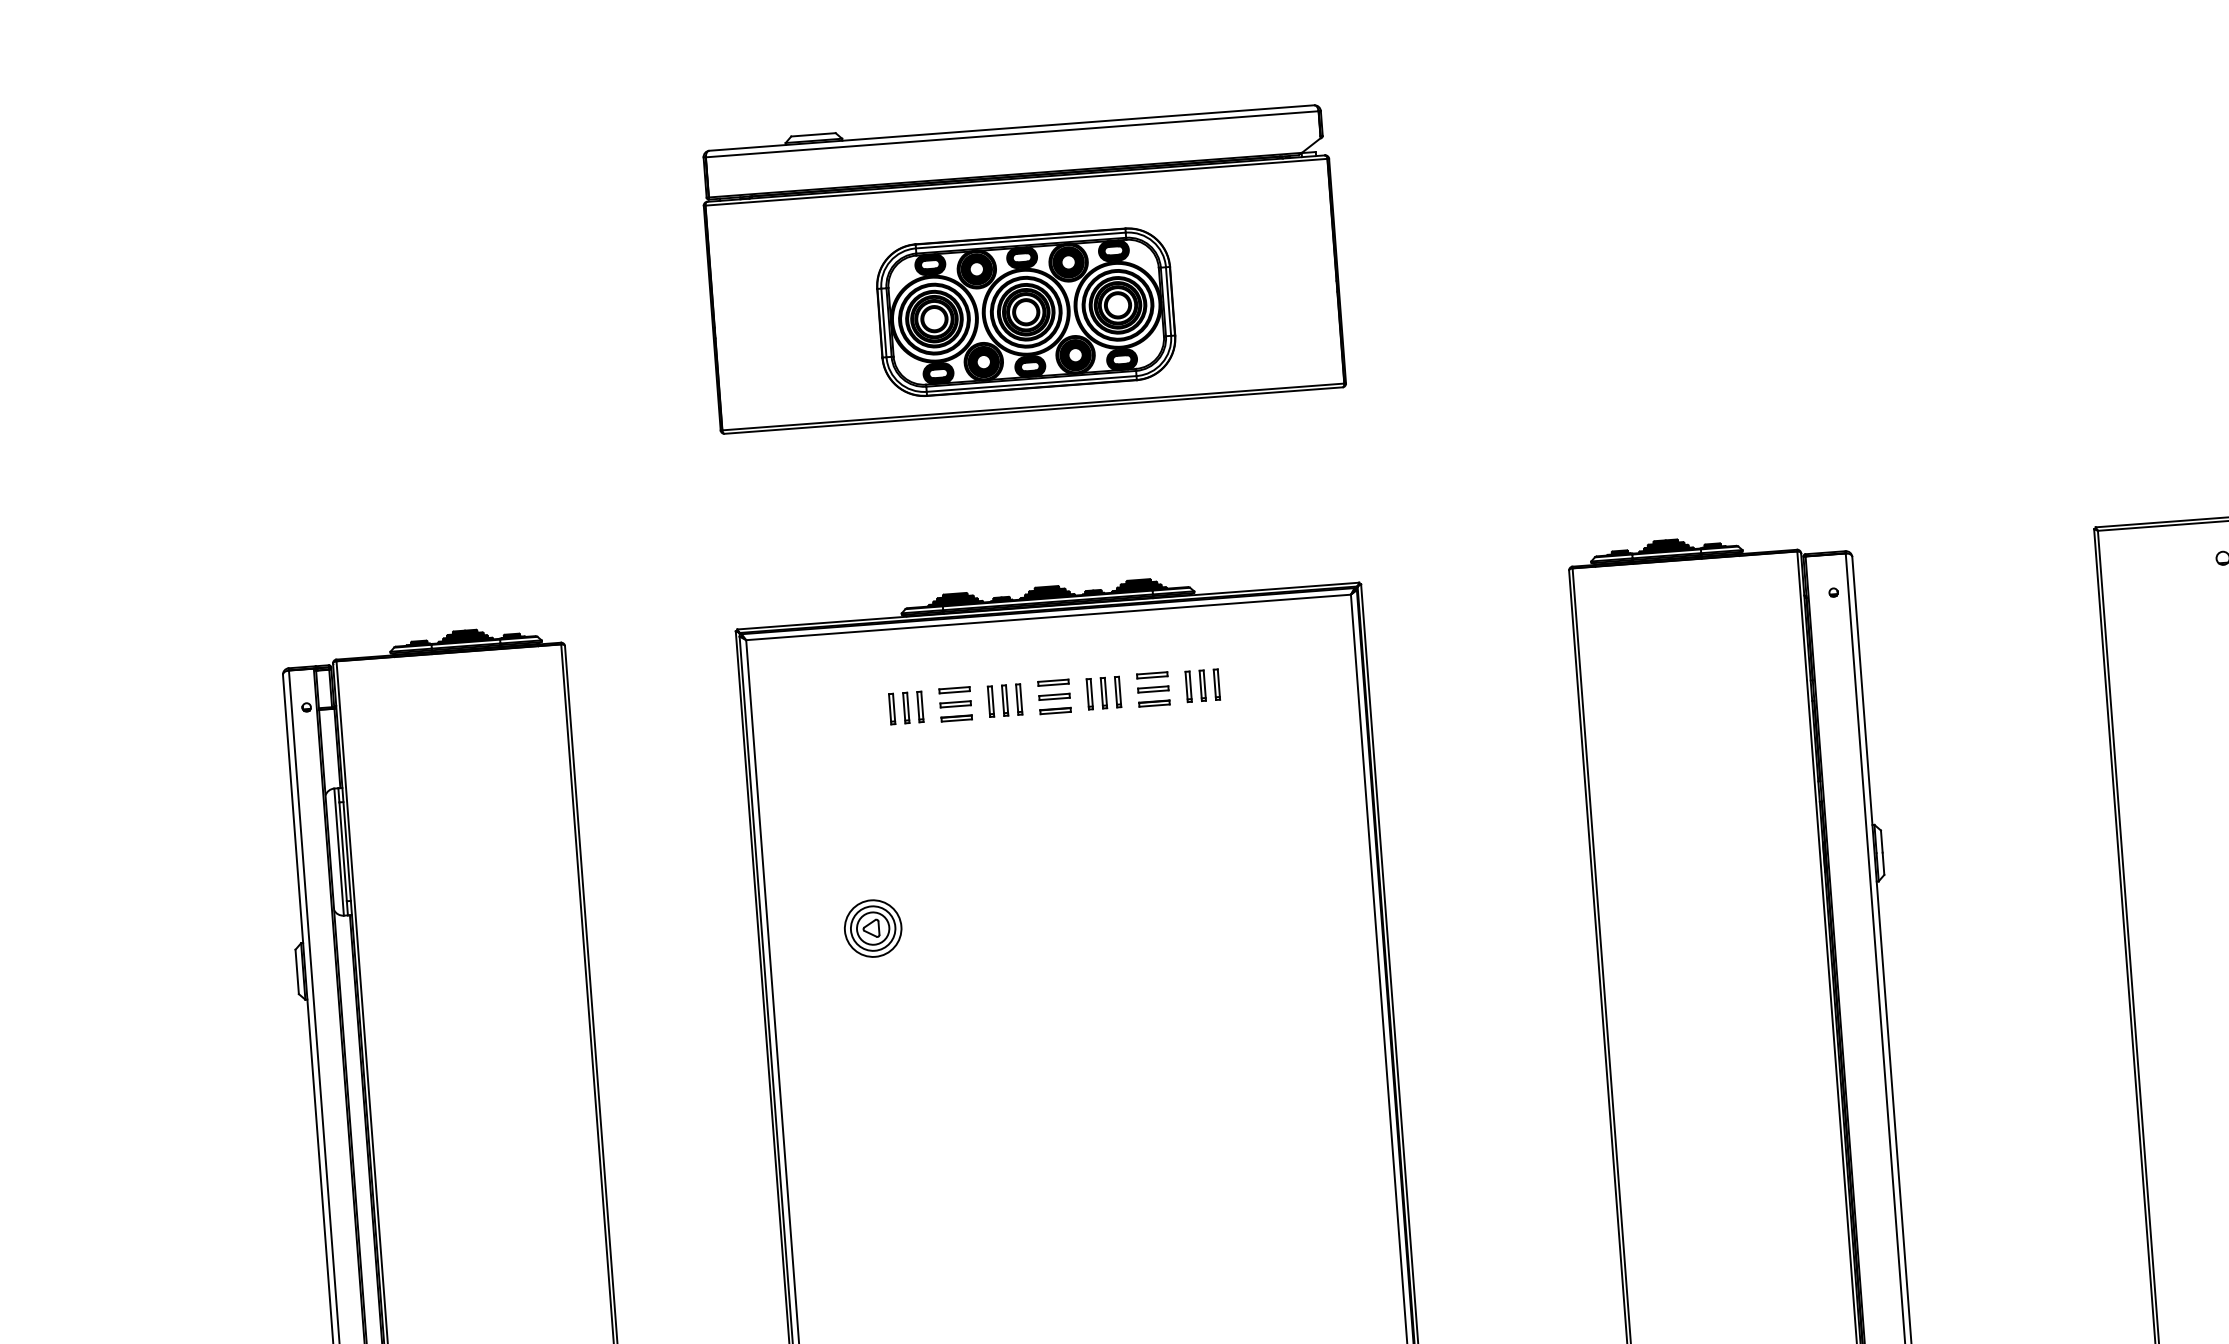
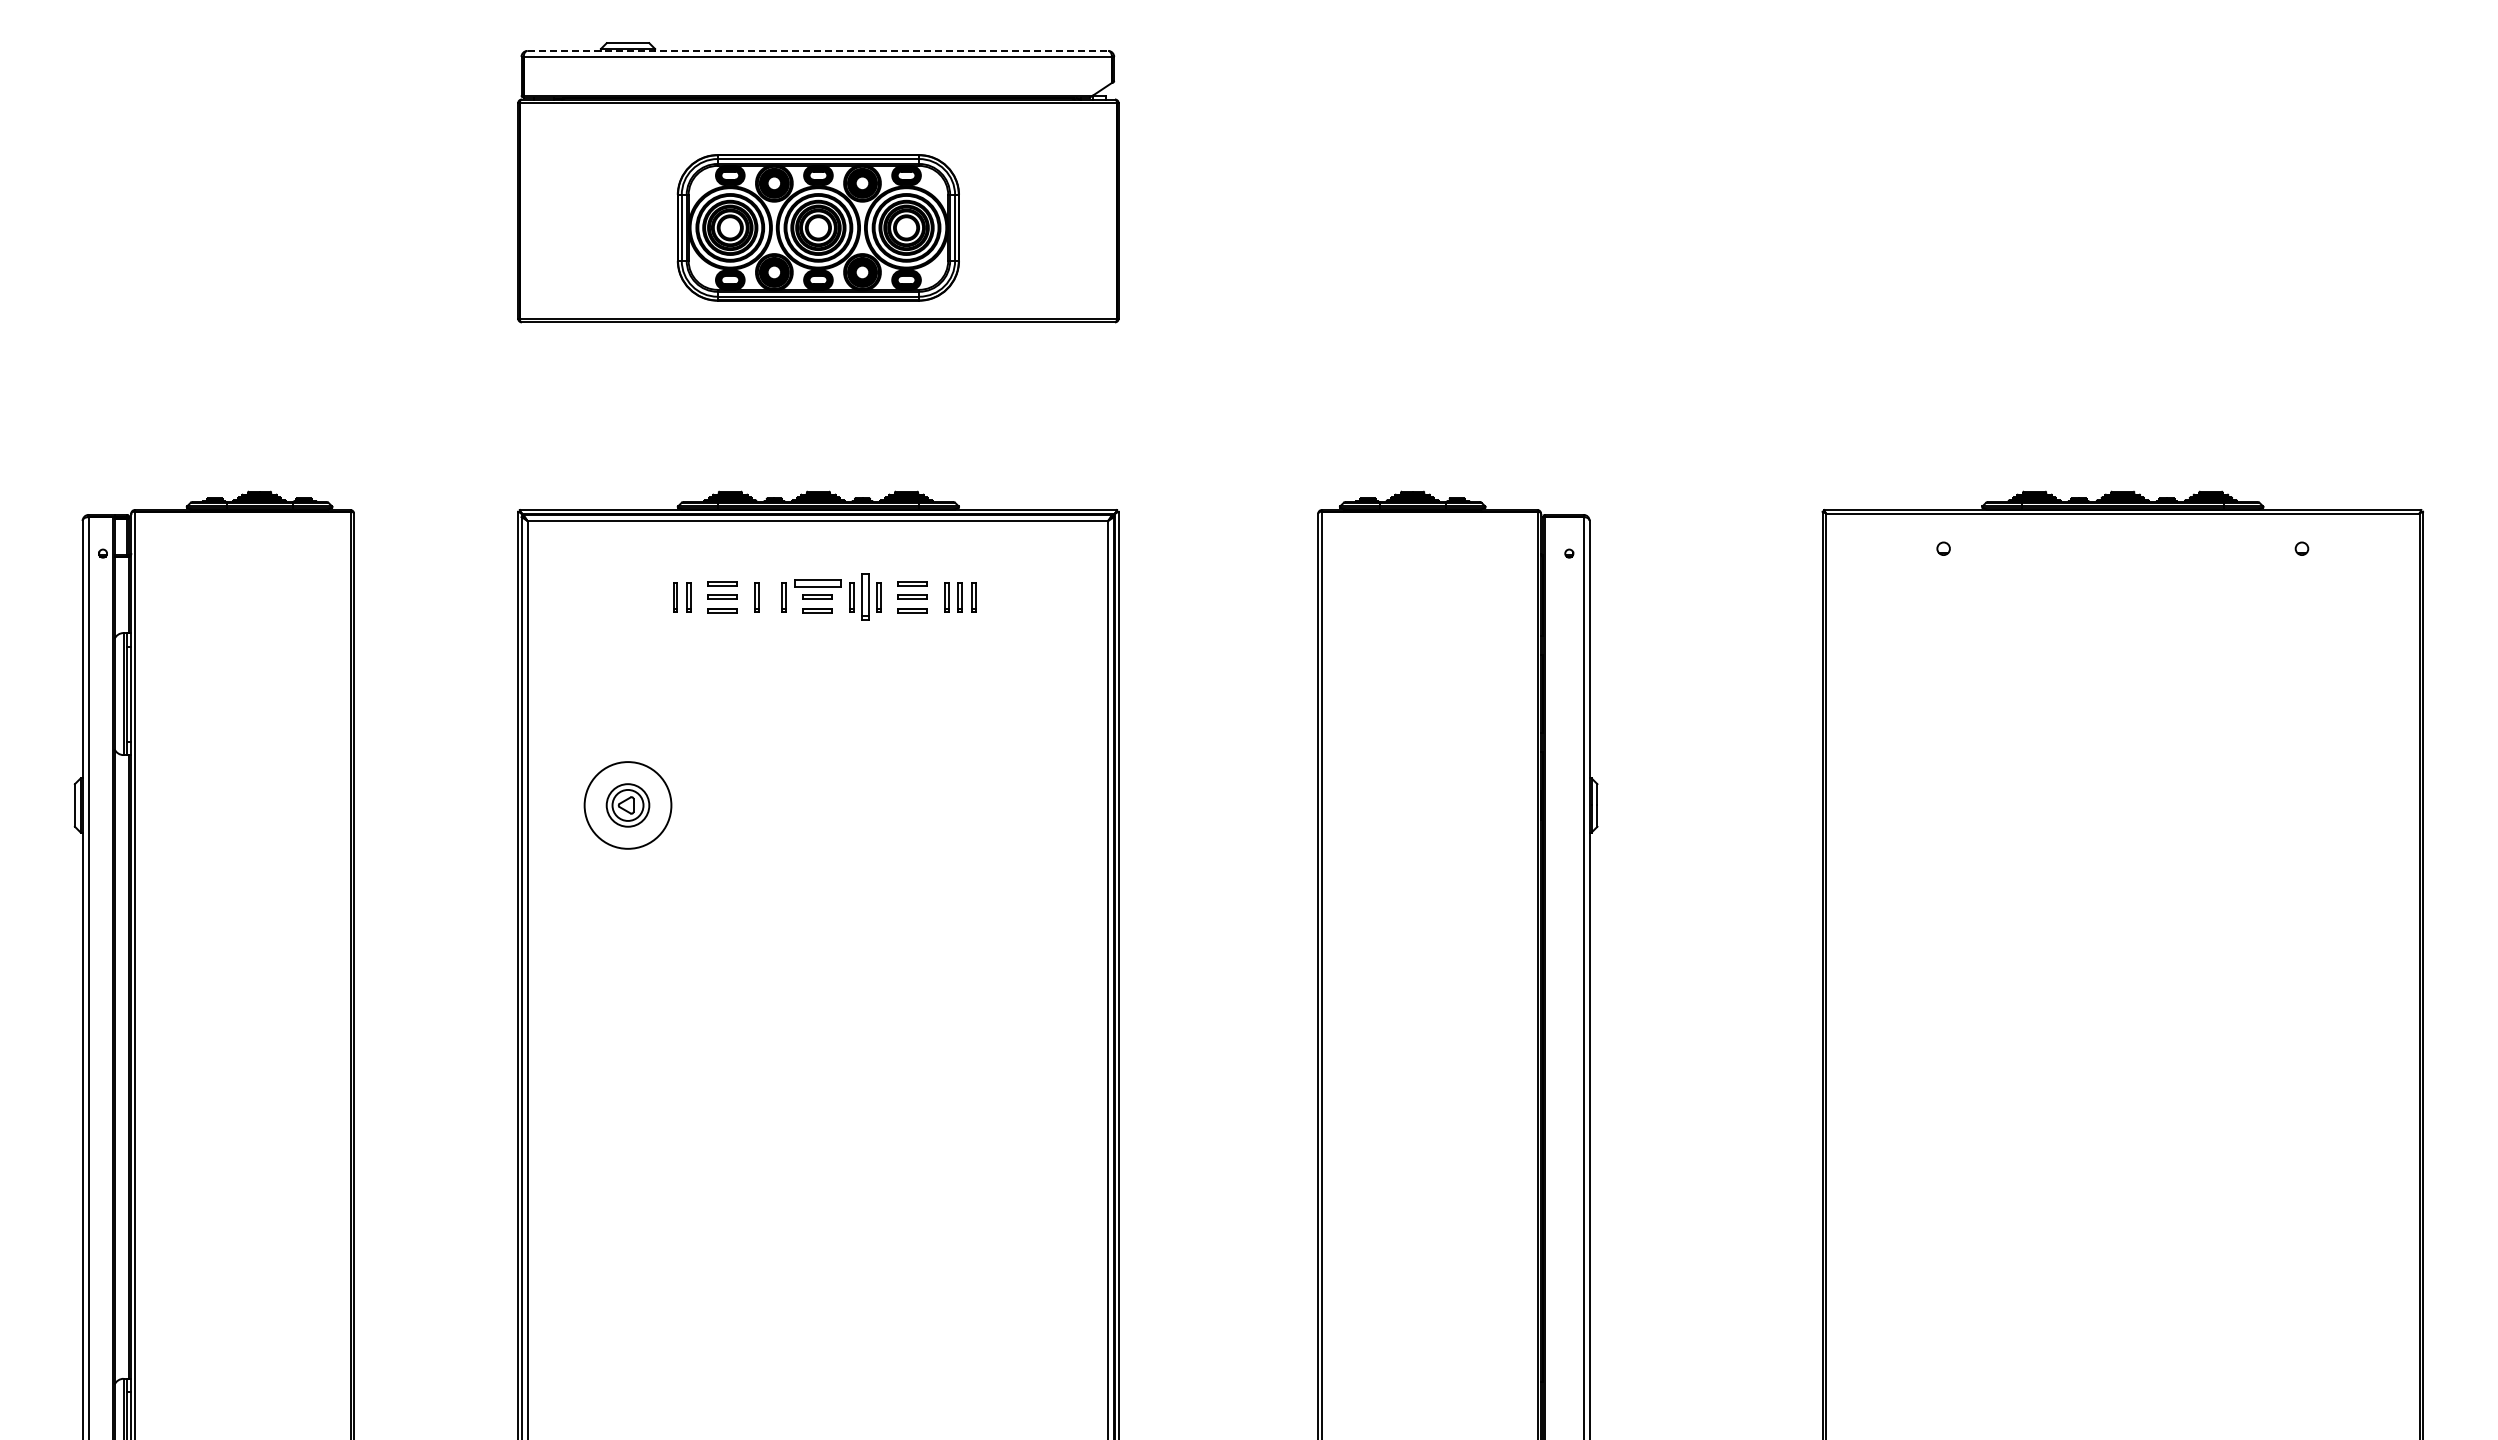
line: (1012, 127) -> (818, 50), solid -> dashed
part: (1053, 682) -> (817, 583), size x1.6
part: (1103, 693) -> (864, 597), size x1.6
part: (1004, 700) -> (769, 597), removed
part: (891, 709) -> (661, 597), removed
circle: (872, 928) -> (627, 805), size x1.6

